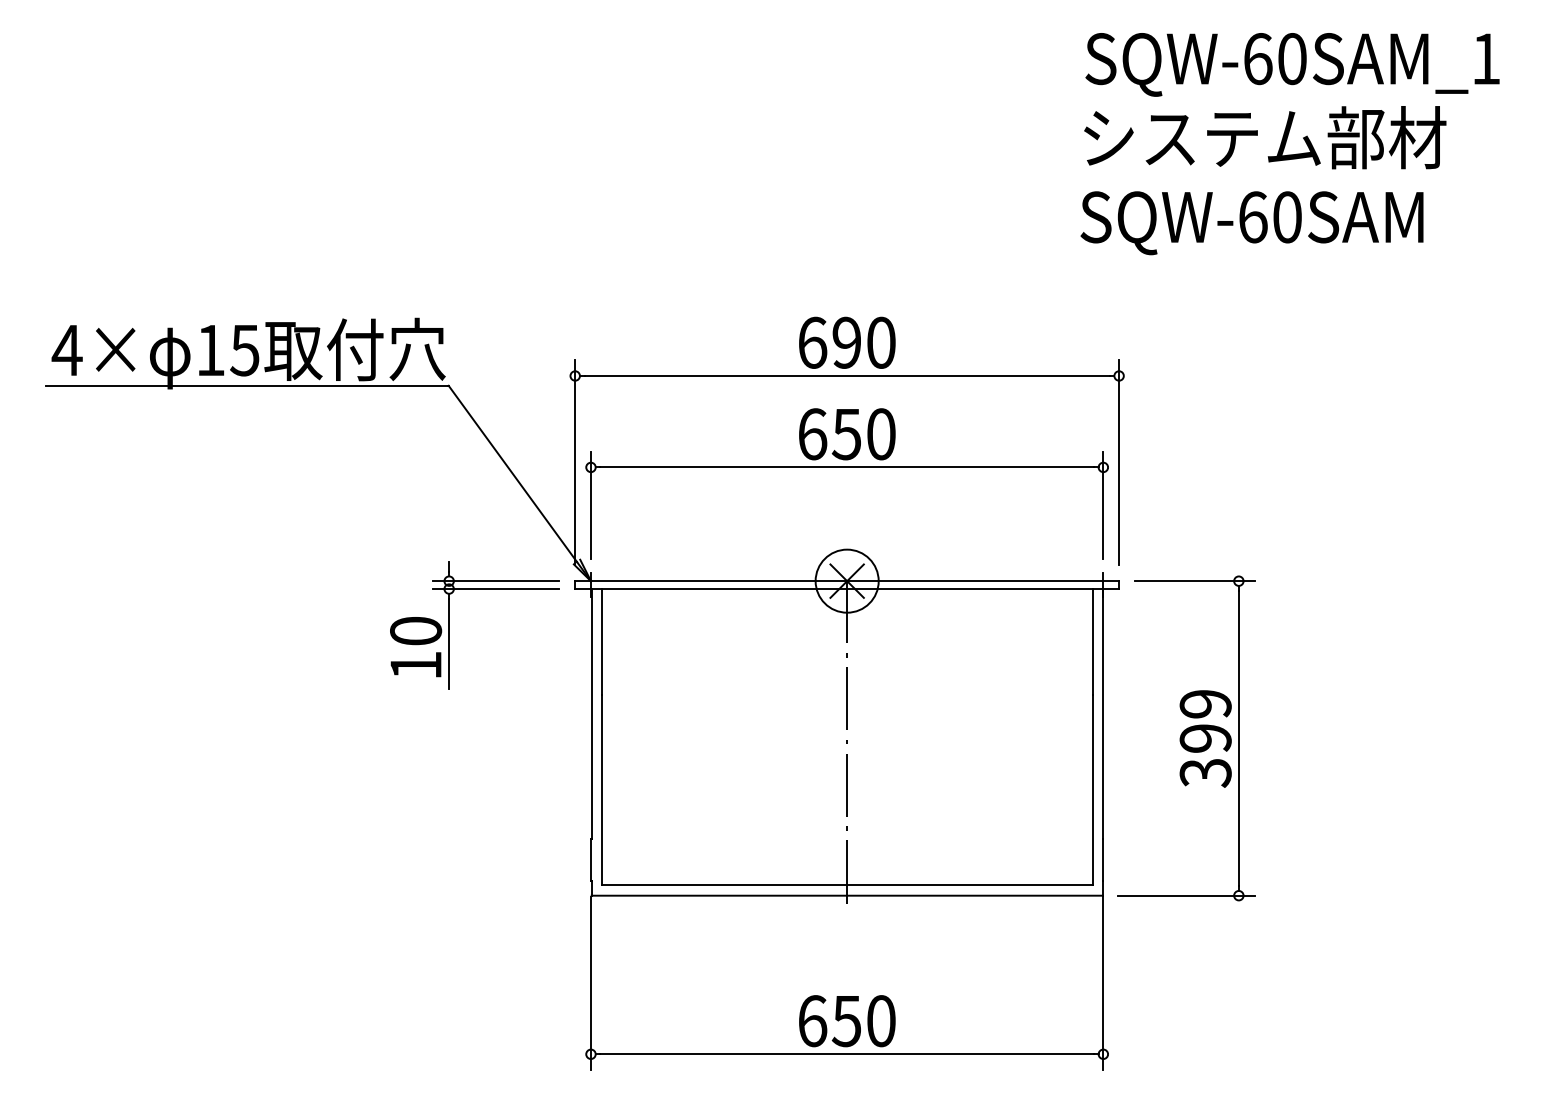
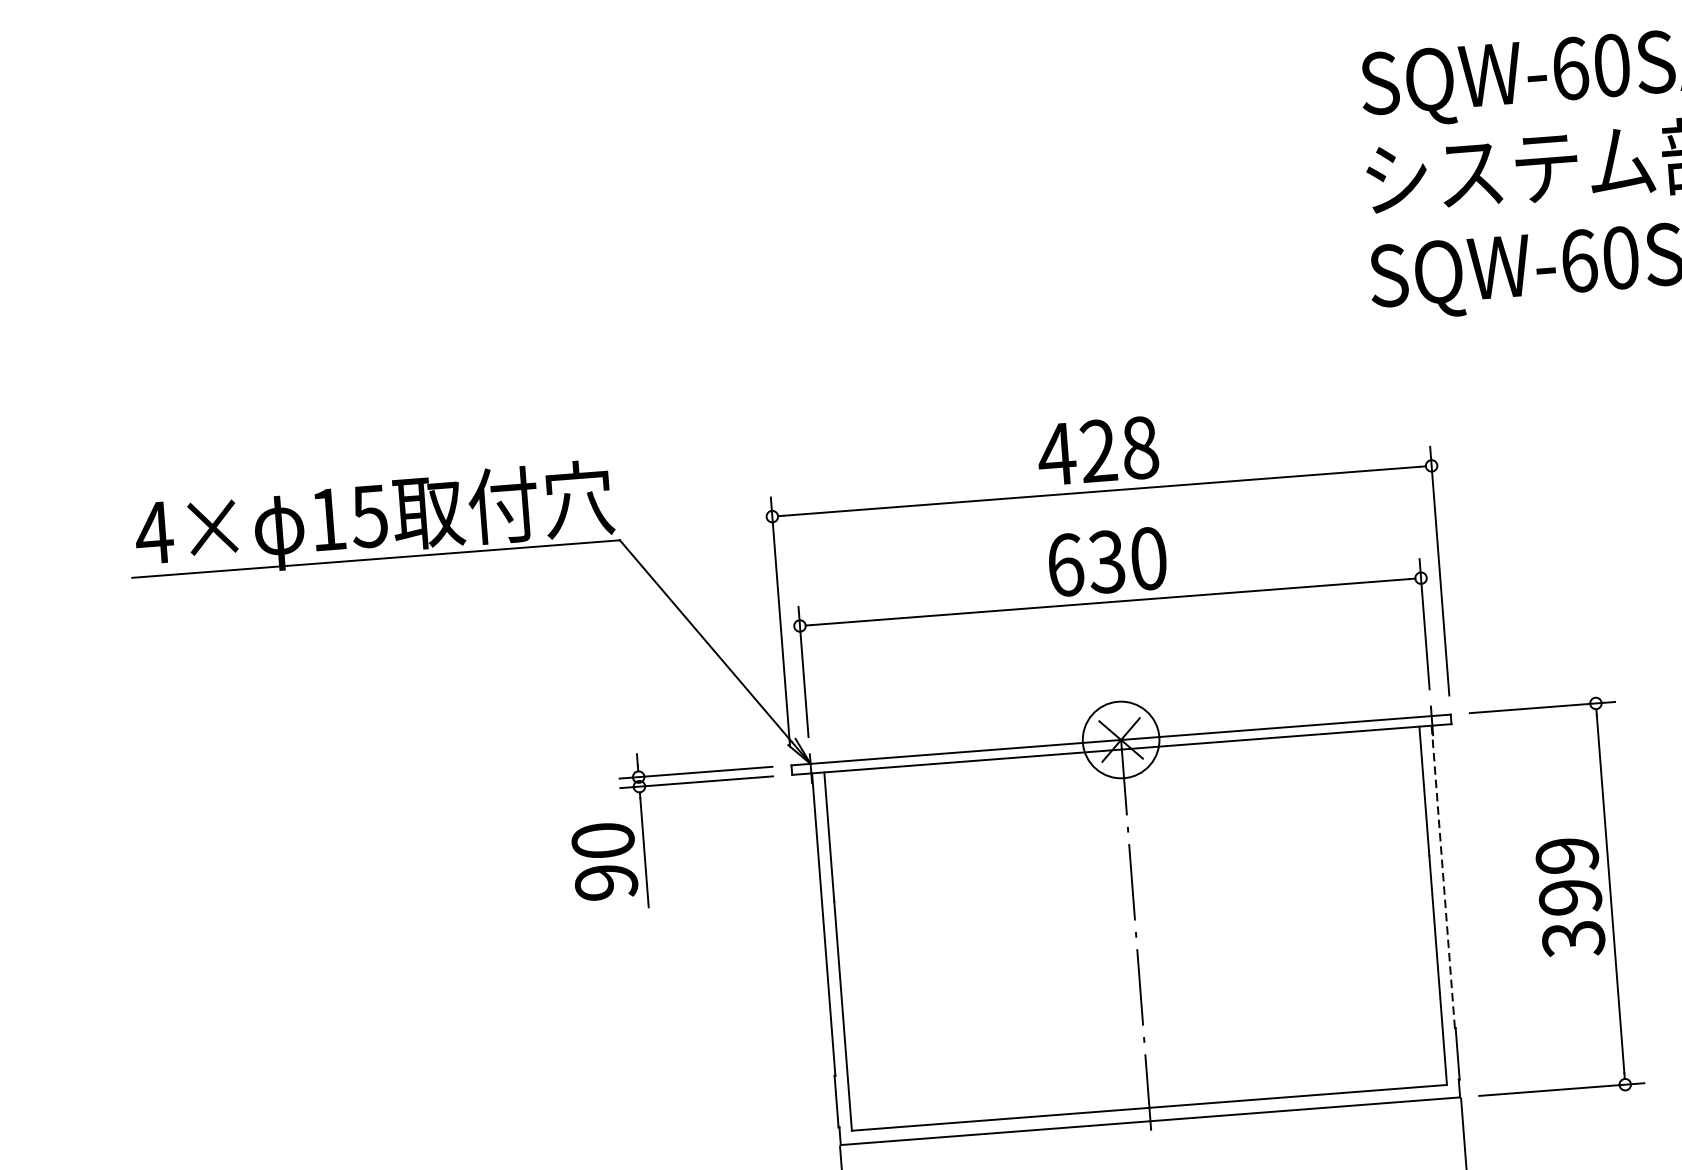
text: (845, 342) -> (1096, 450), 690 -> 428
text: (846, 433) -> (1106, 561), 650 -> 630
text: (416, 665) -> (606, 882), 10 -> 90
line: (1102, 713) -> (1442, 876), solid -> dashed

